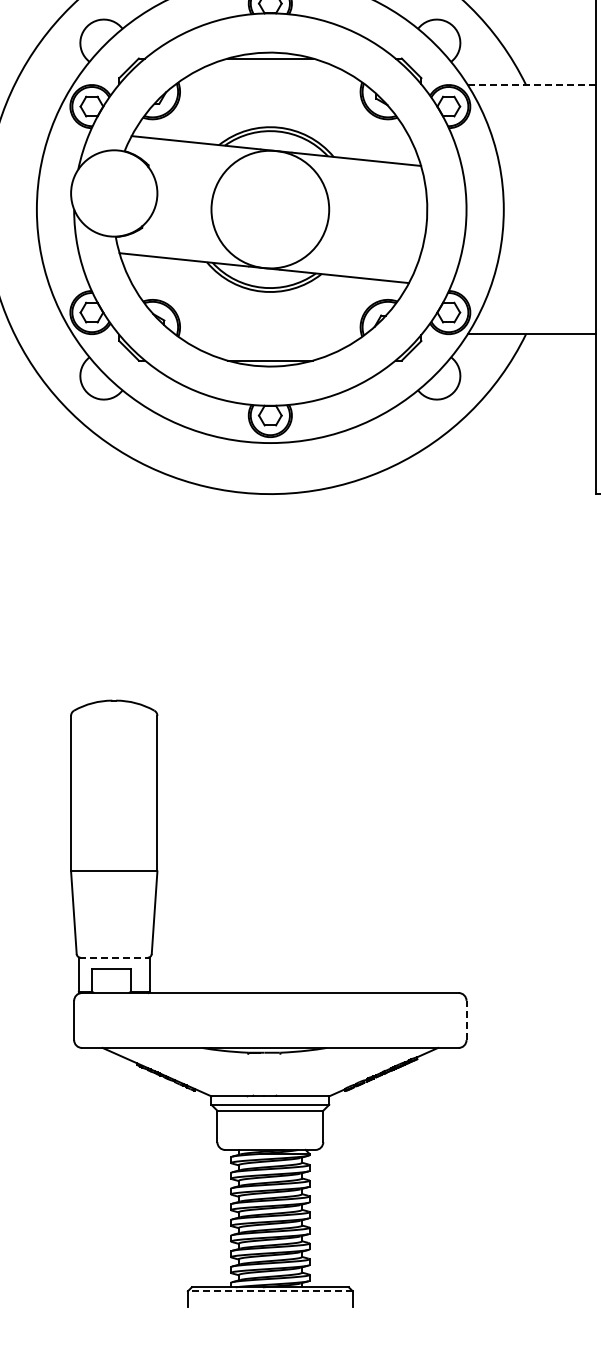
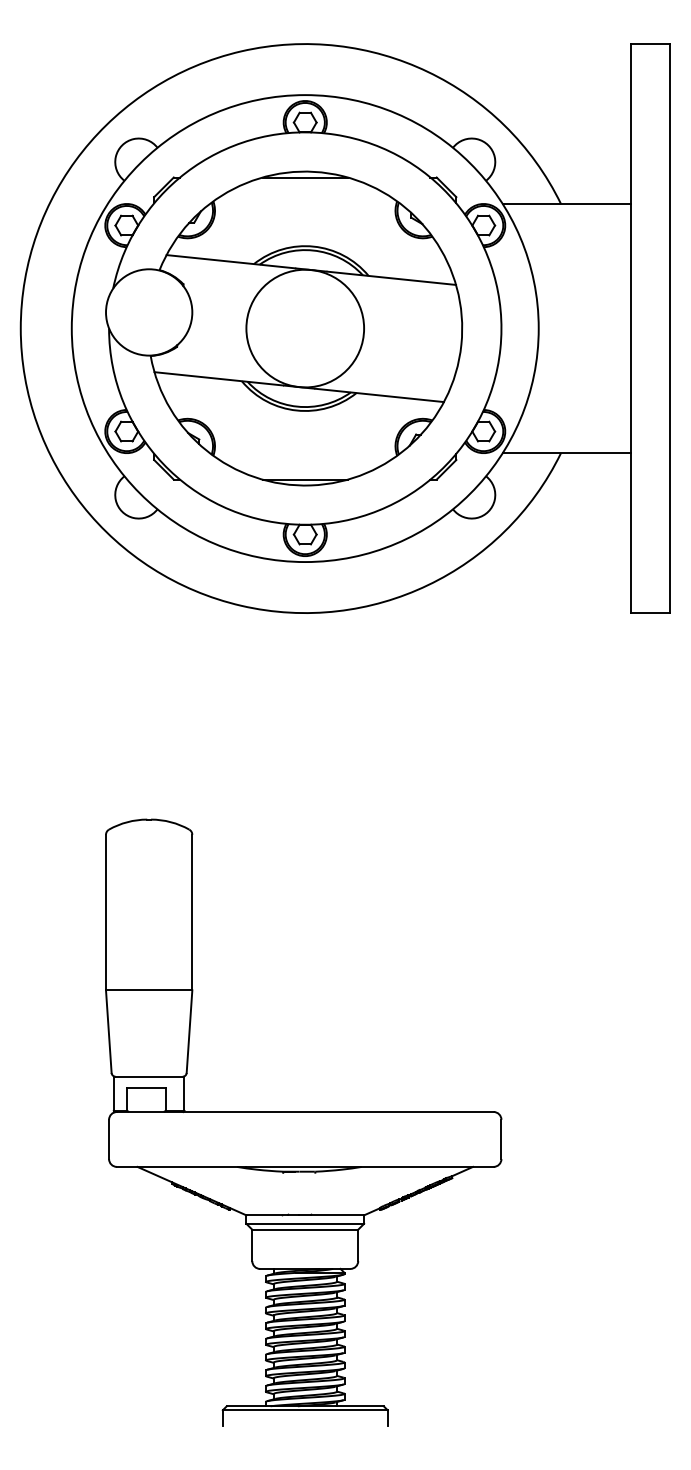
line: (531, 85) -> (566, 204), dashed -> solid
line: (114, 957) -> (149, 1076), dashed -> solid
line: (466, 1020) -> (501, 1139), dashed -> solid
line: (269, 1291) -> (304, 1410), dashed -> solid

